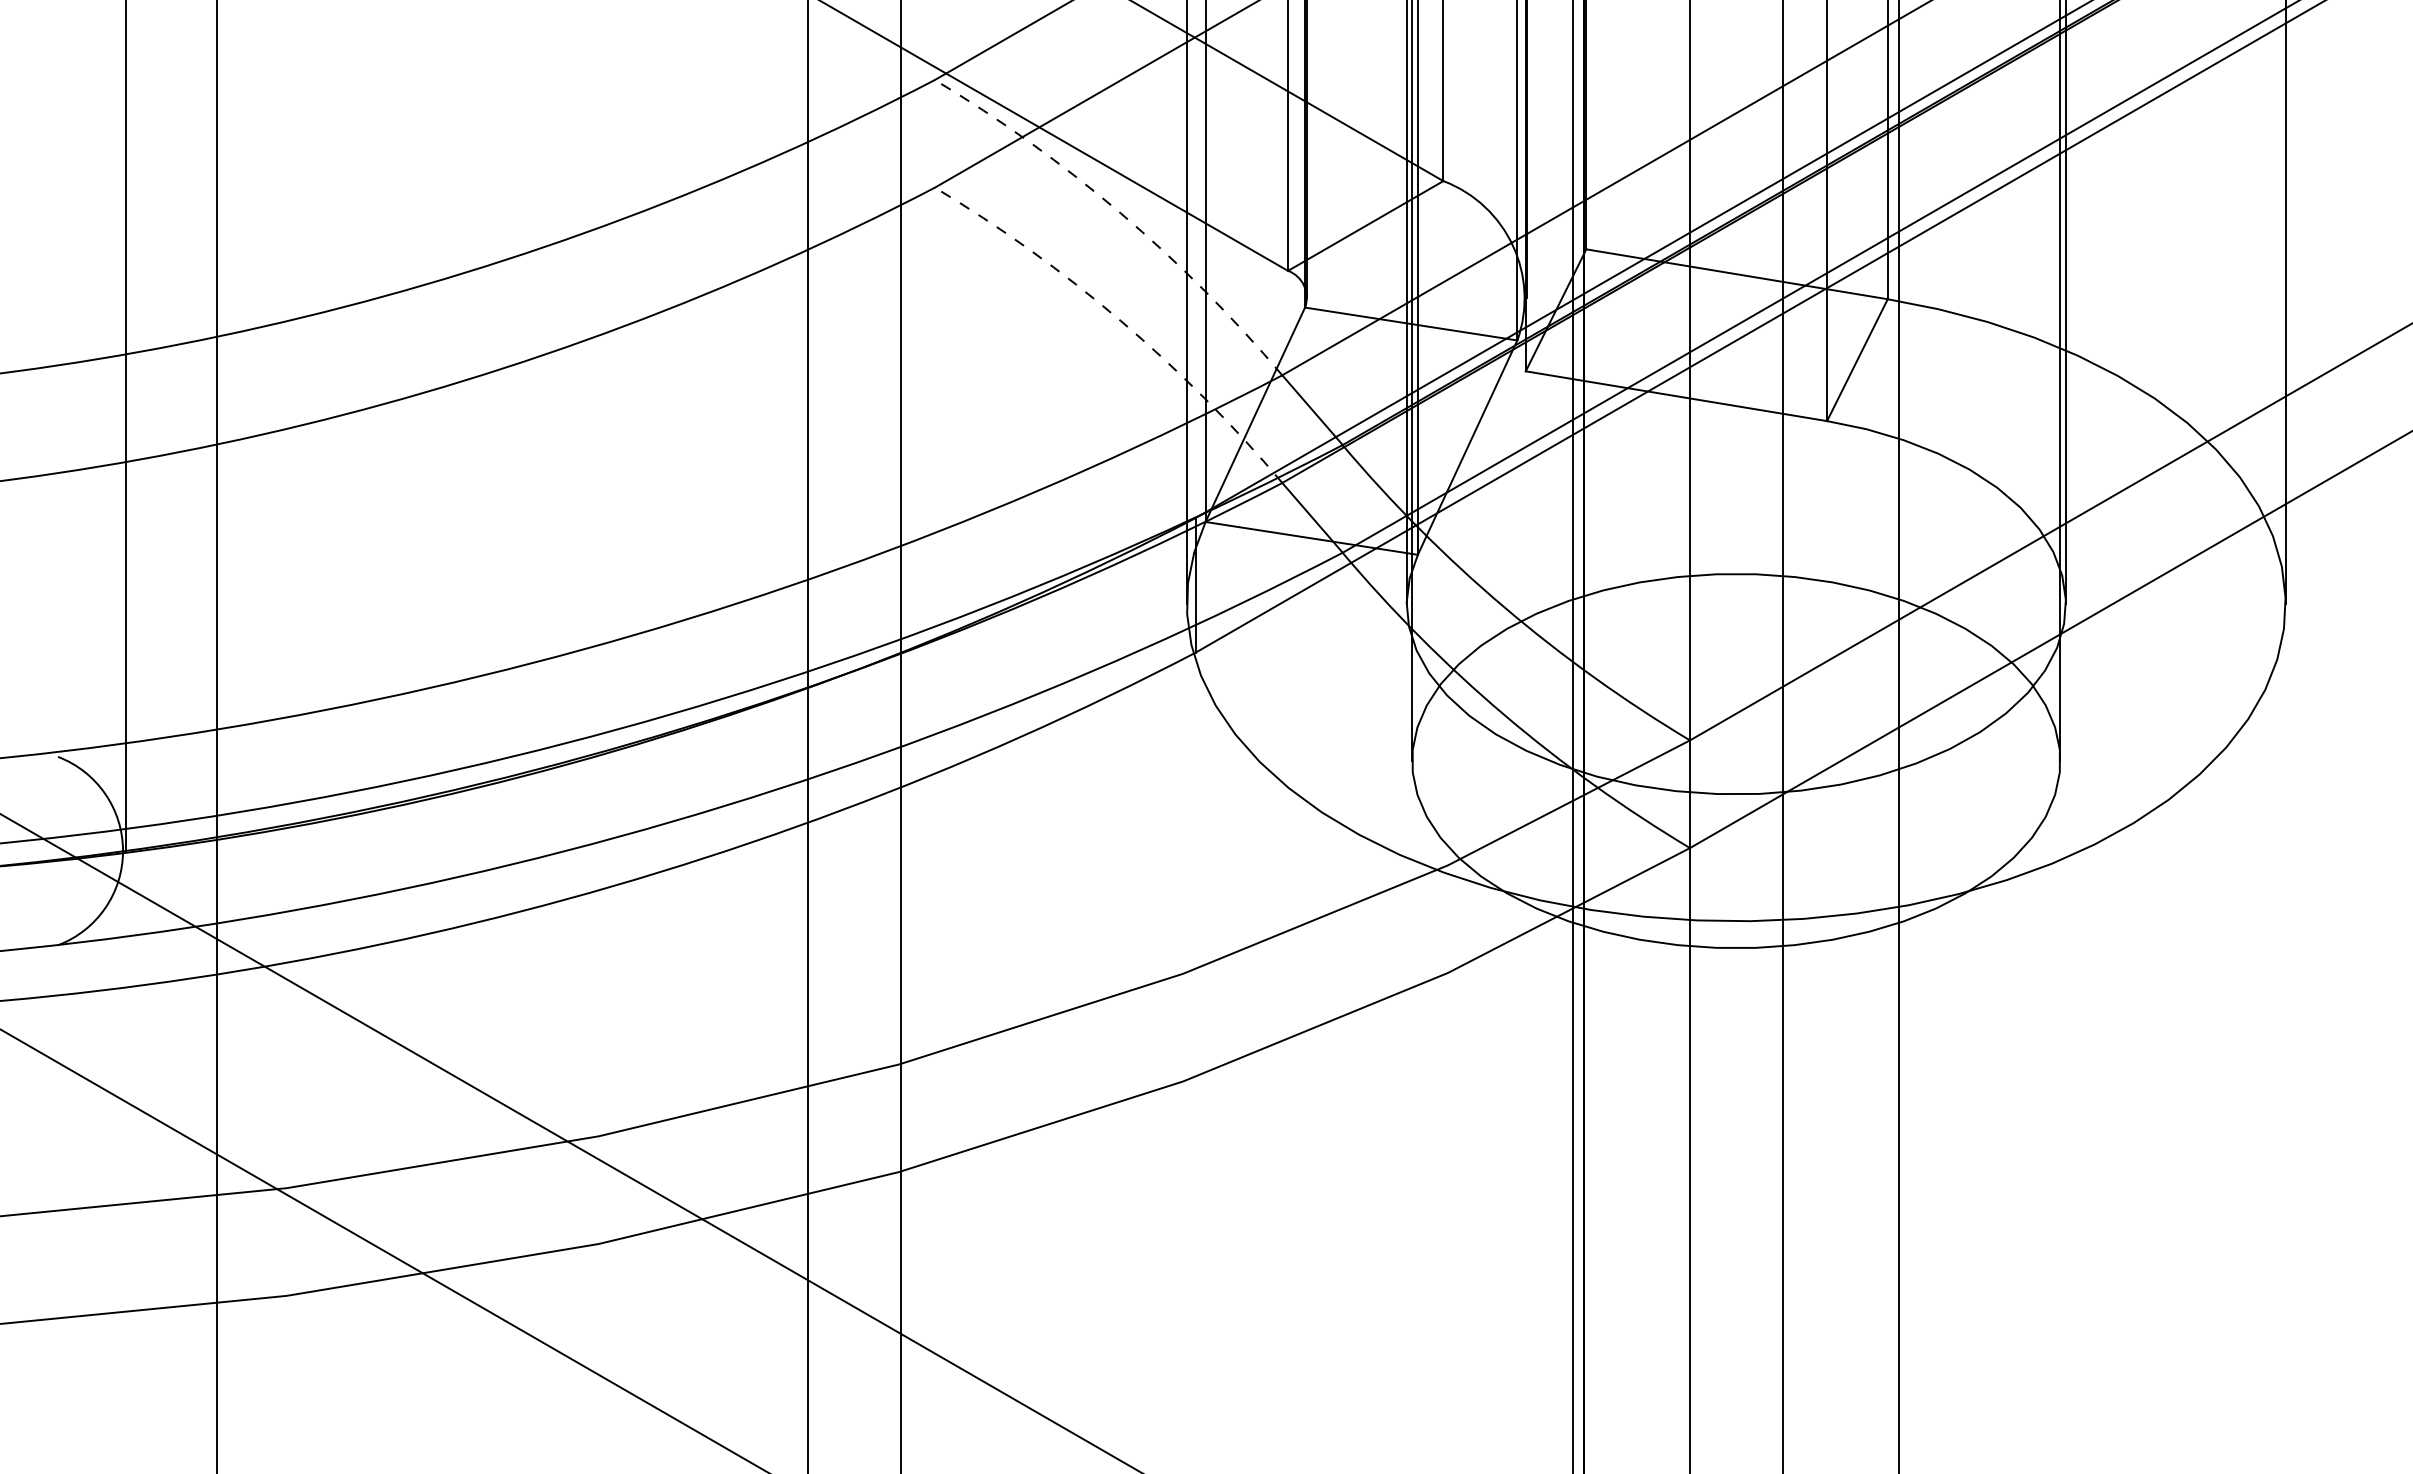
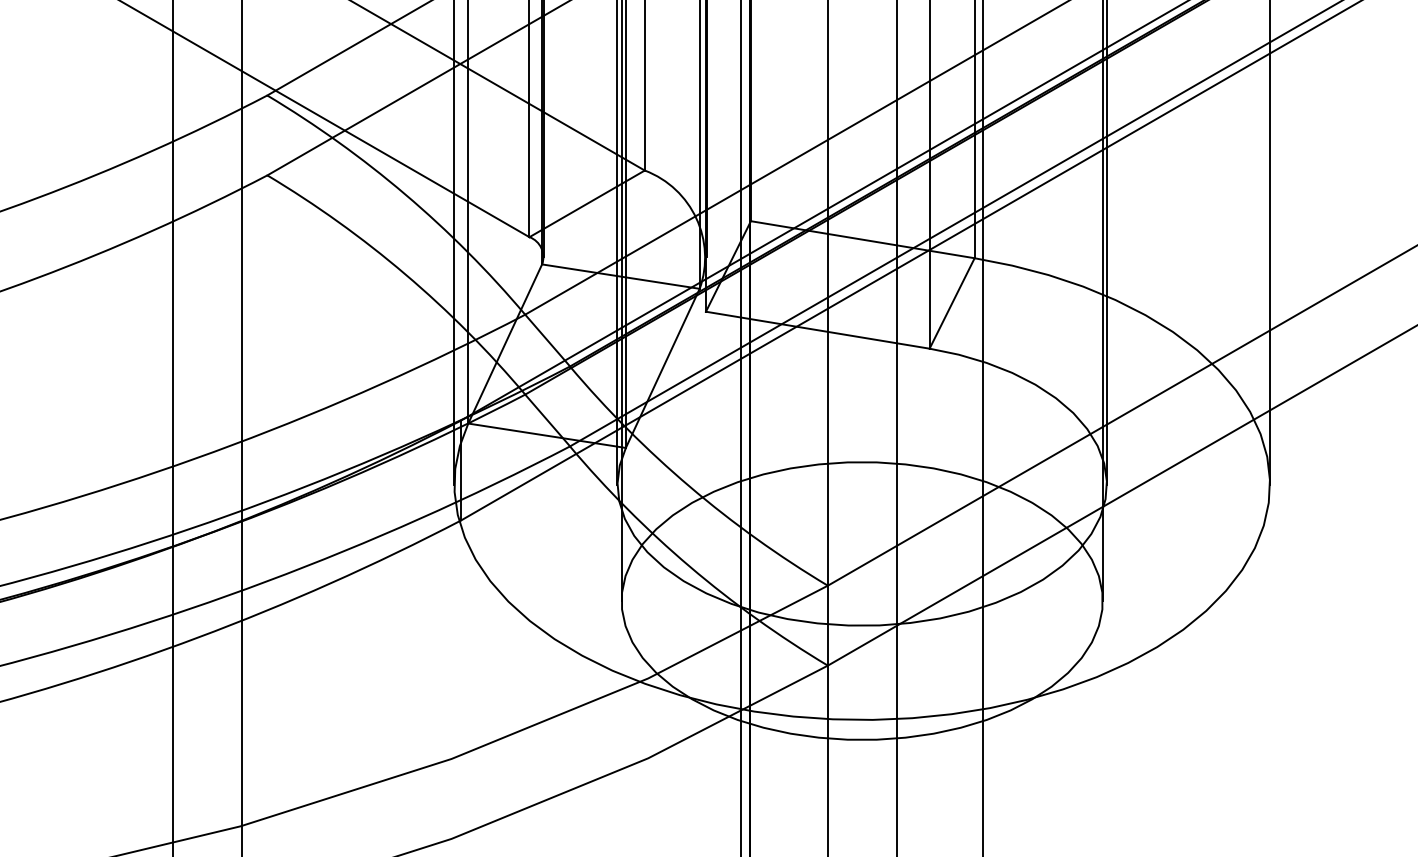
arc: (1120, 213) -> (405, 194), dashed -> solid
arc: (1120, 320) -> (405, 274), dashed -> solid

